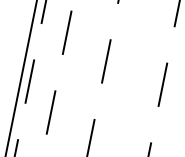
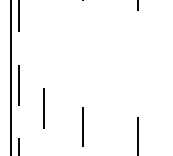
line: (66, 32) -> (43, 35), removed
line: (106, 61) -> (83, 53), removed
line: (162, 83) -> (137, 63), removed

